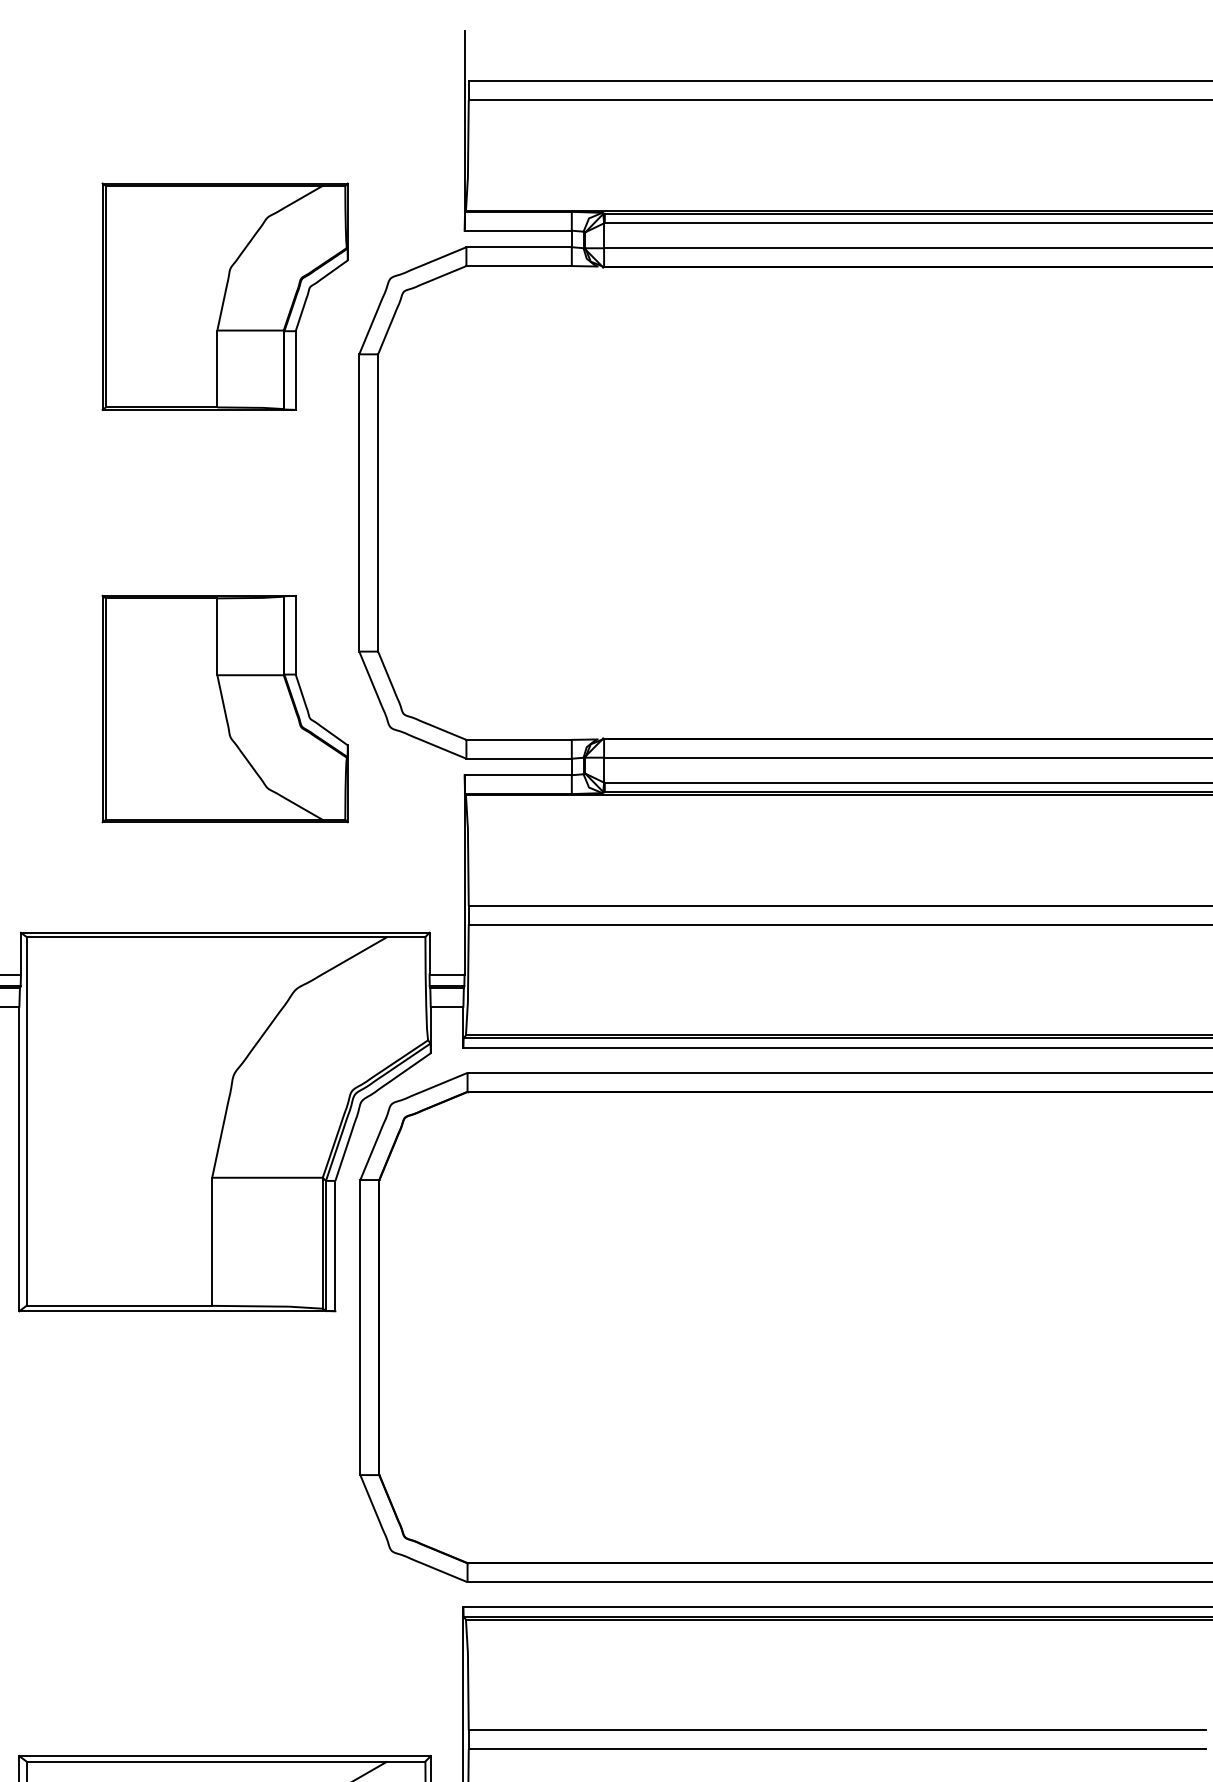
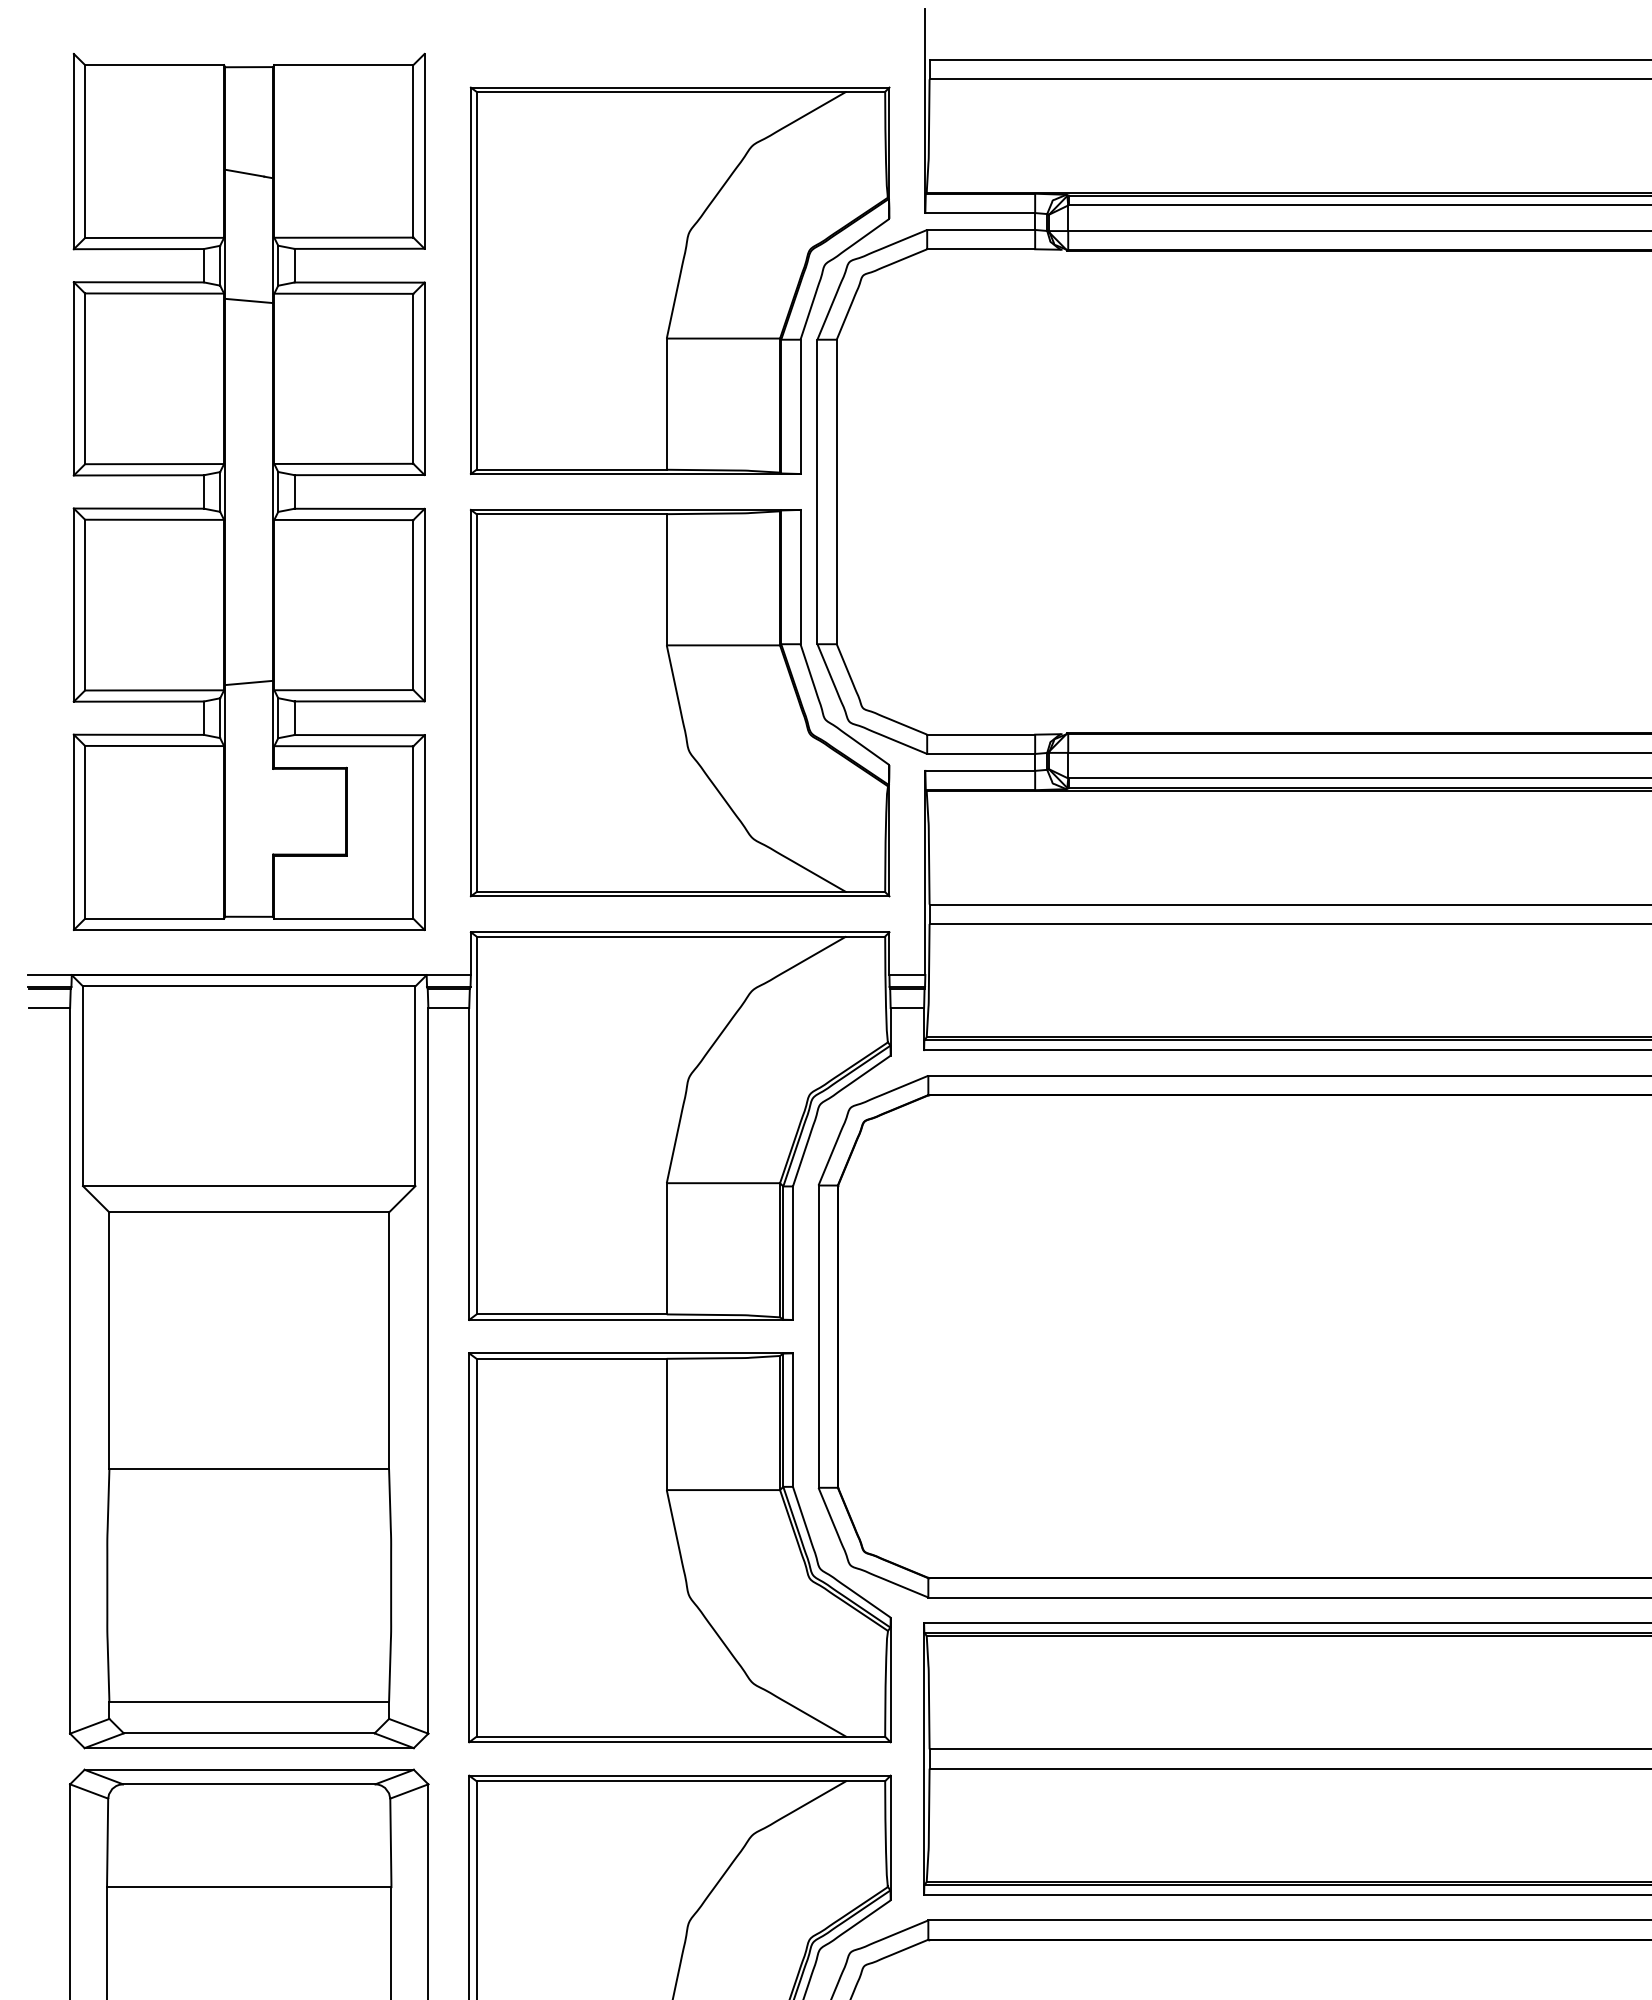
part: (224, 296) -> (679, 280), size x1.67
part: (224, 708) -> (679, 702), size x1.67
part: (224, 1533) -> (679, 1547), added

